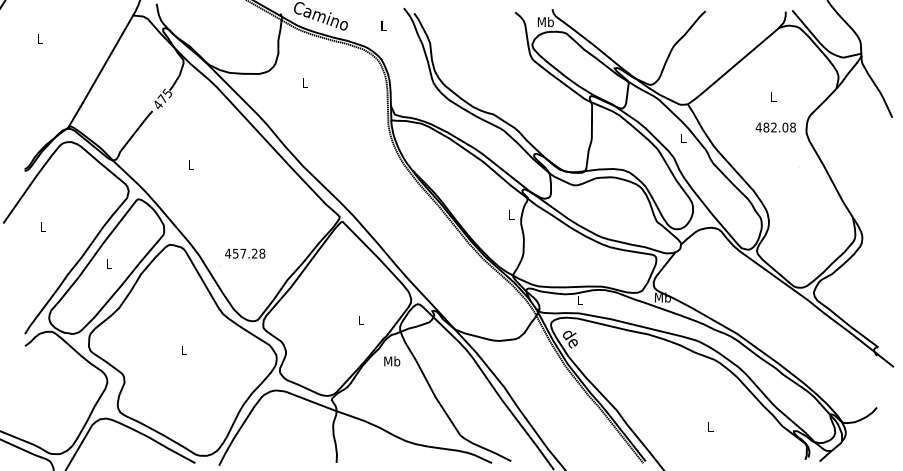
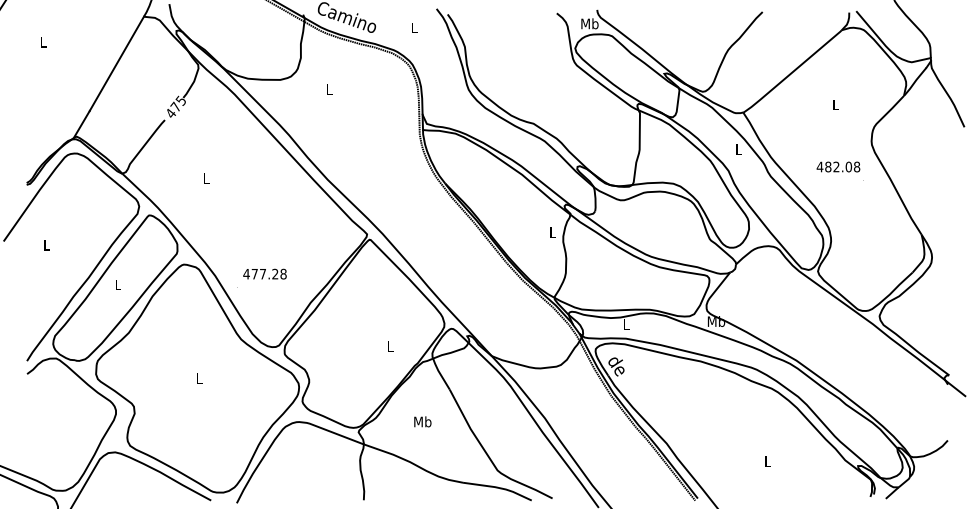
text: (775, 127) -> (838, 166), moved
text: (235, 253) -> (254, 273), 457.28 -> 477.28
text: (392, 361) -> (423, 422), moved

